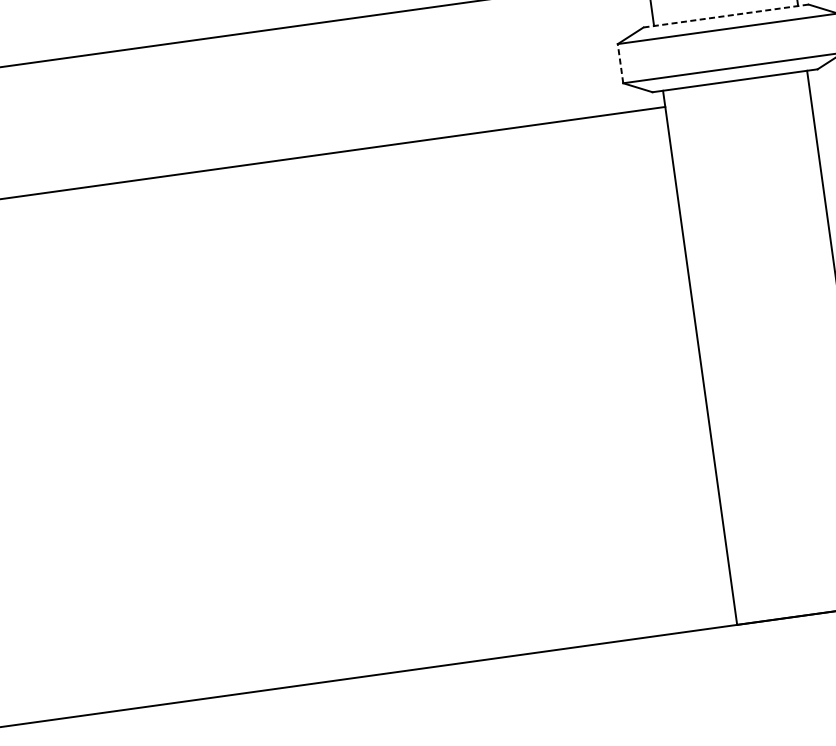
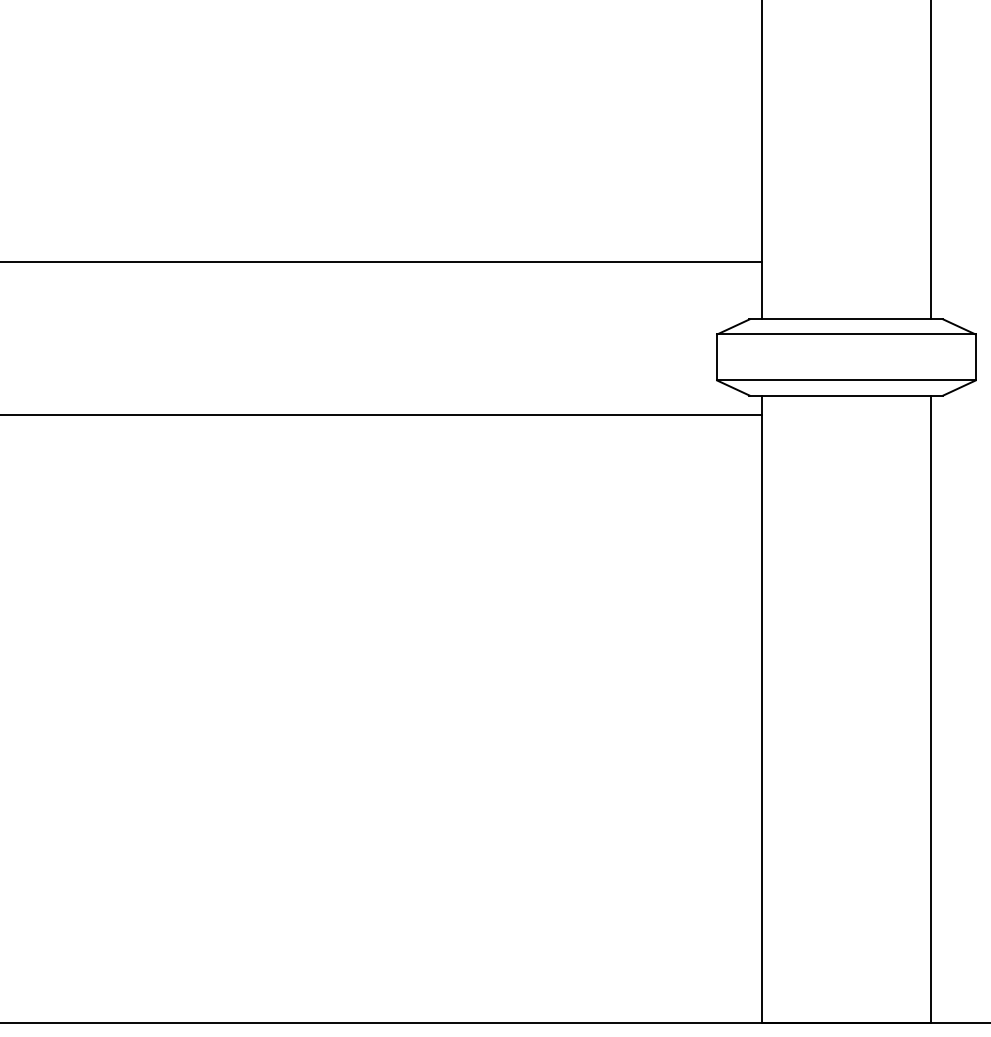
line: (726, 16) -> (846, 319), dashed -> solid
line: (620, 63) -> (717, 357), dashed -> solid

